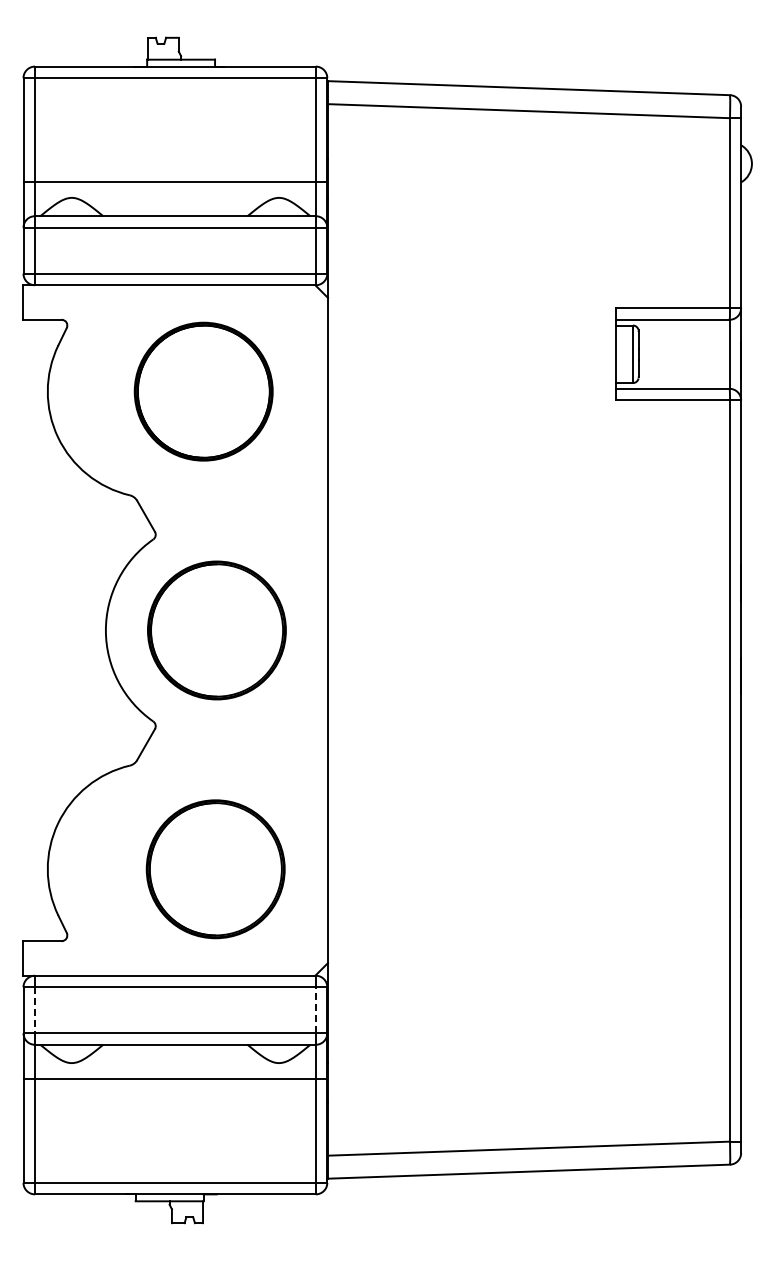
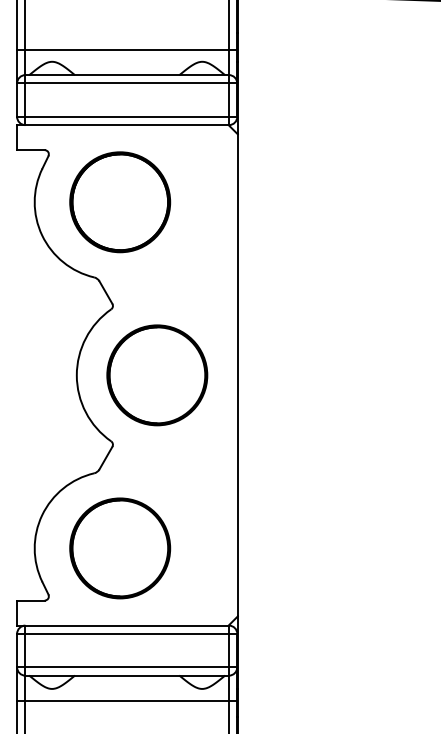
part: (203, 391) -> (120, 202), moved
part: (215, 869) -> (120, 548), moved
line: (315, 1009) -> (228, 650), dashed -> solid
line: (35, 1010) -> (25, 650), dashed -> solid

